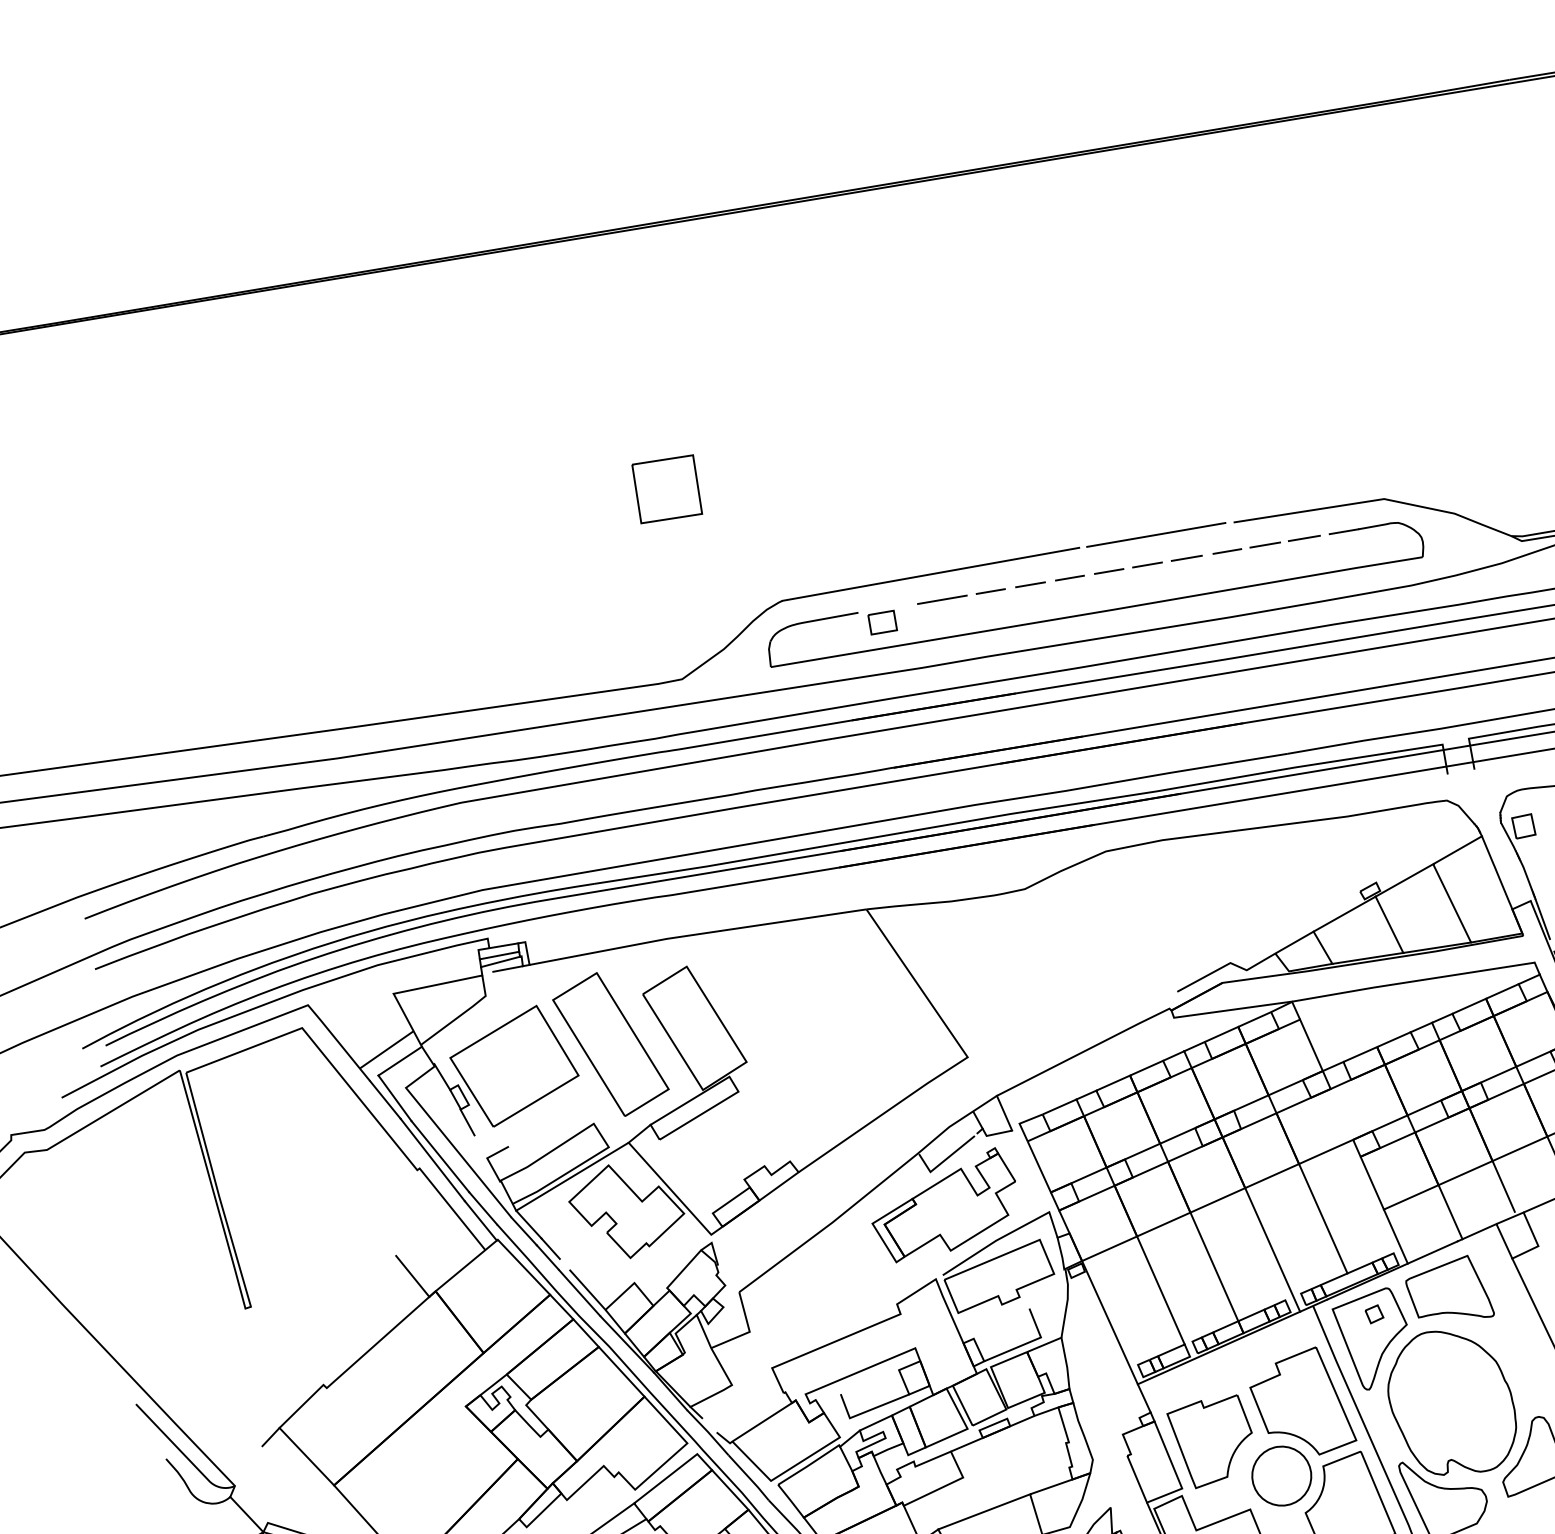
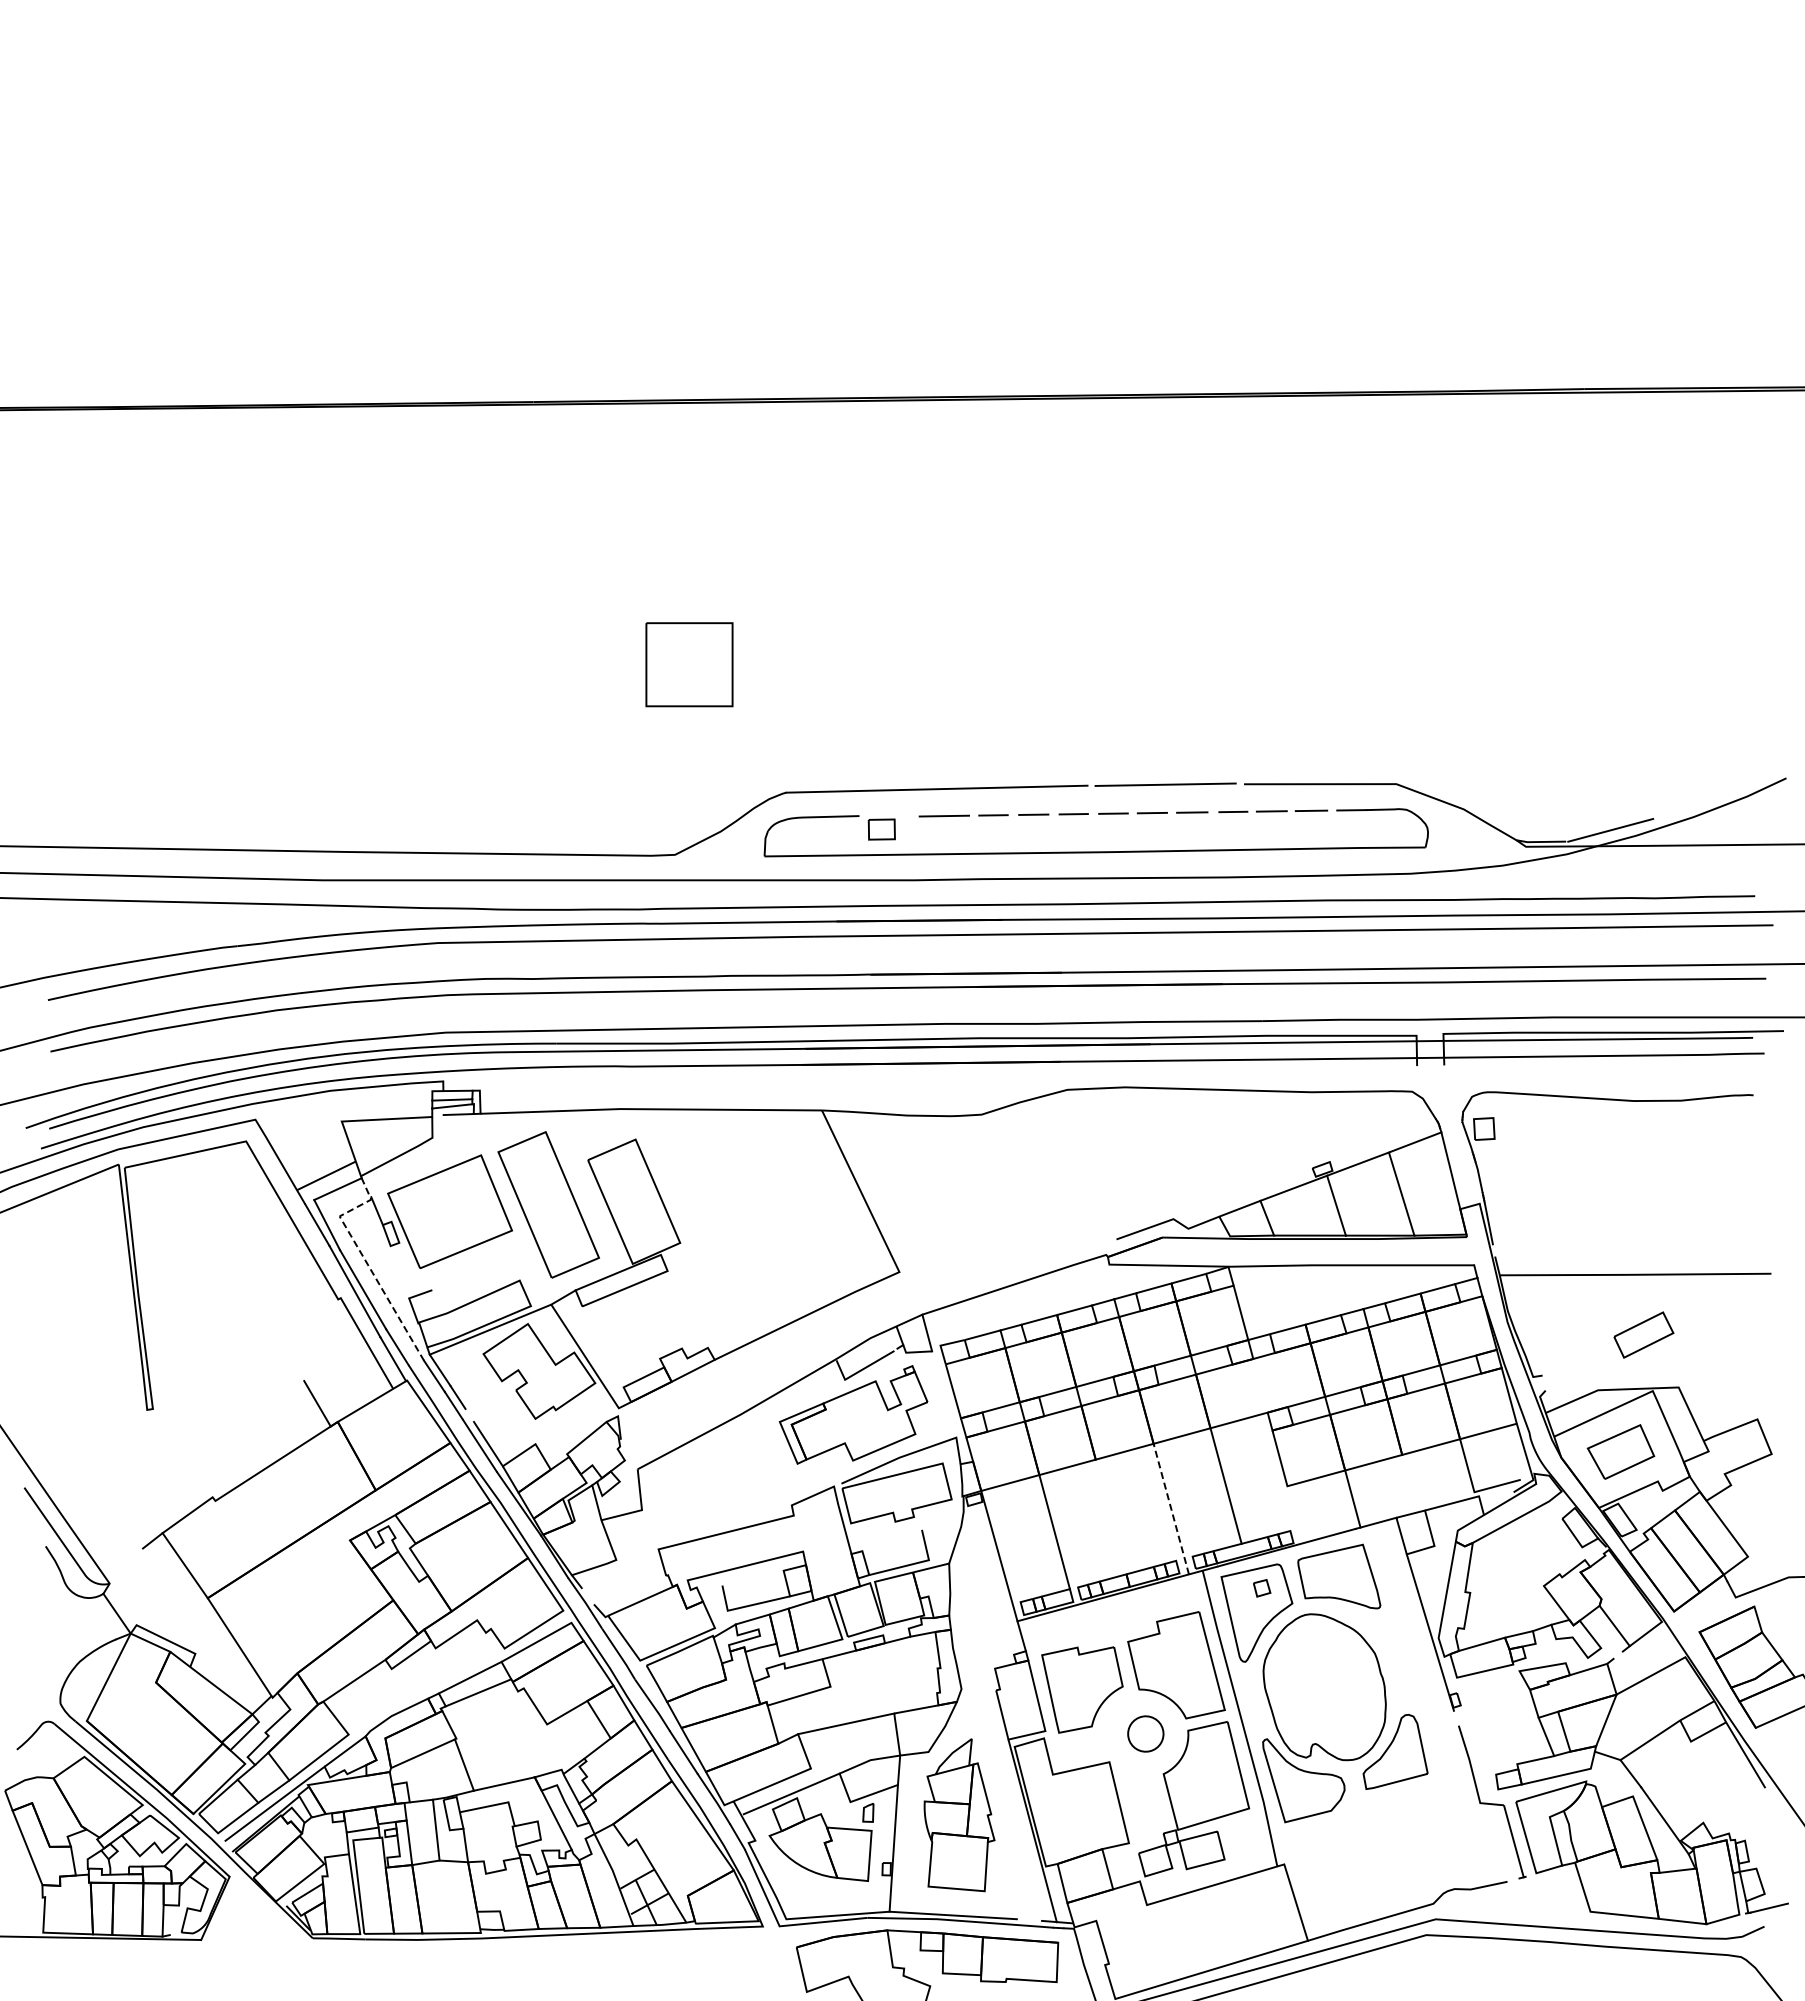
part: (666, 489) -> (688, 664), size x1.4
line: (467, 1121) -> (395, 1259), removed
line: (439, 1128) -> (366, 1261), solid -> dashed
line: (1503, 1186) -> (1409, 1481), removed
line: (1395, 1236) -> (1294, 1514), removed
line: (1272, 1250) -> (1171, 1509), solid -> dashed
line: (1213, 1266) -> (1110, 1516), removed
part: (1281, 1475) -> (1145, 1733), size x0.6

